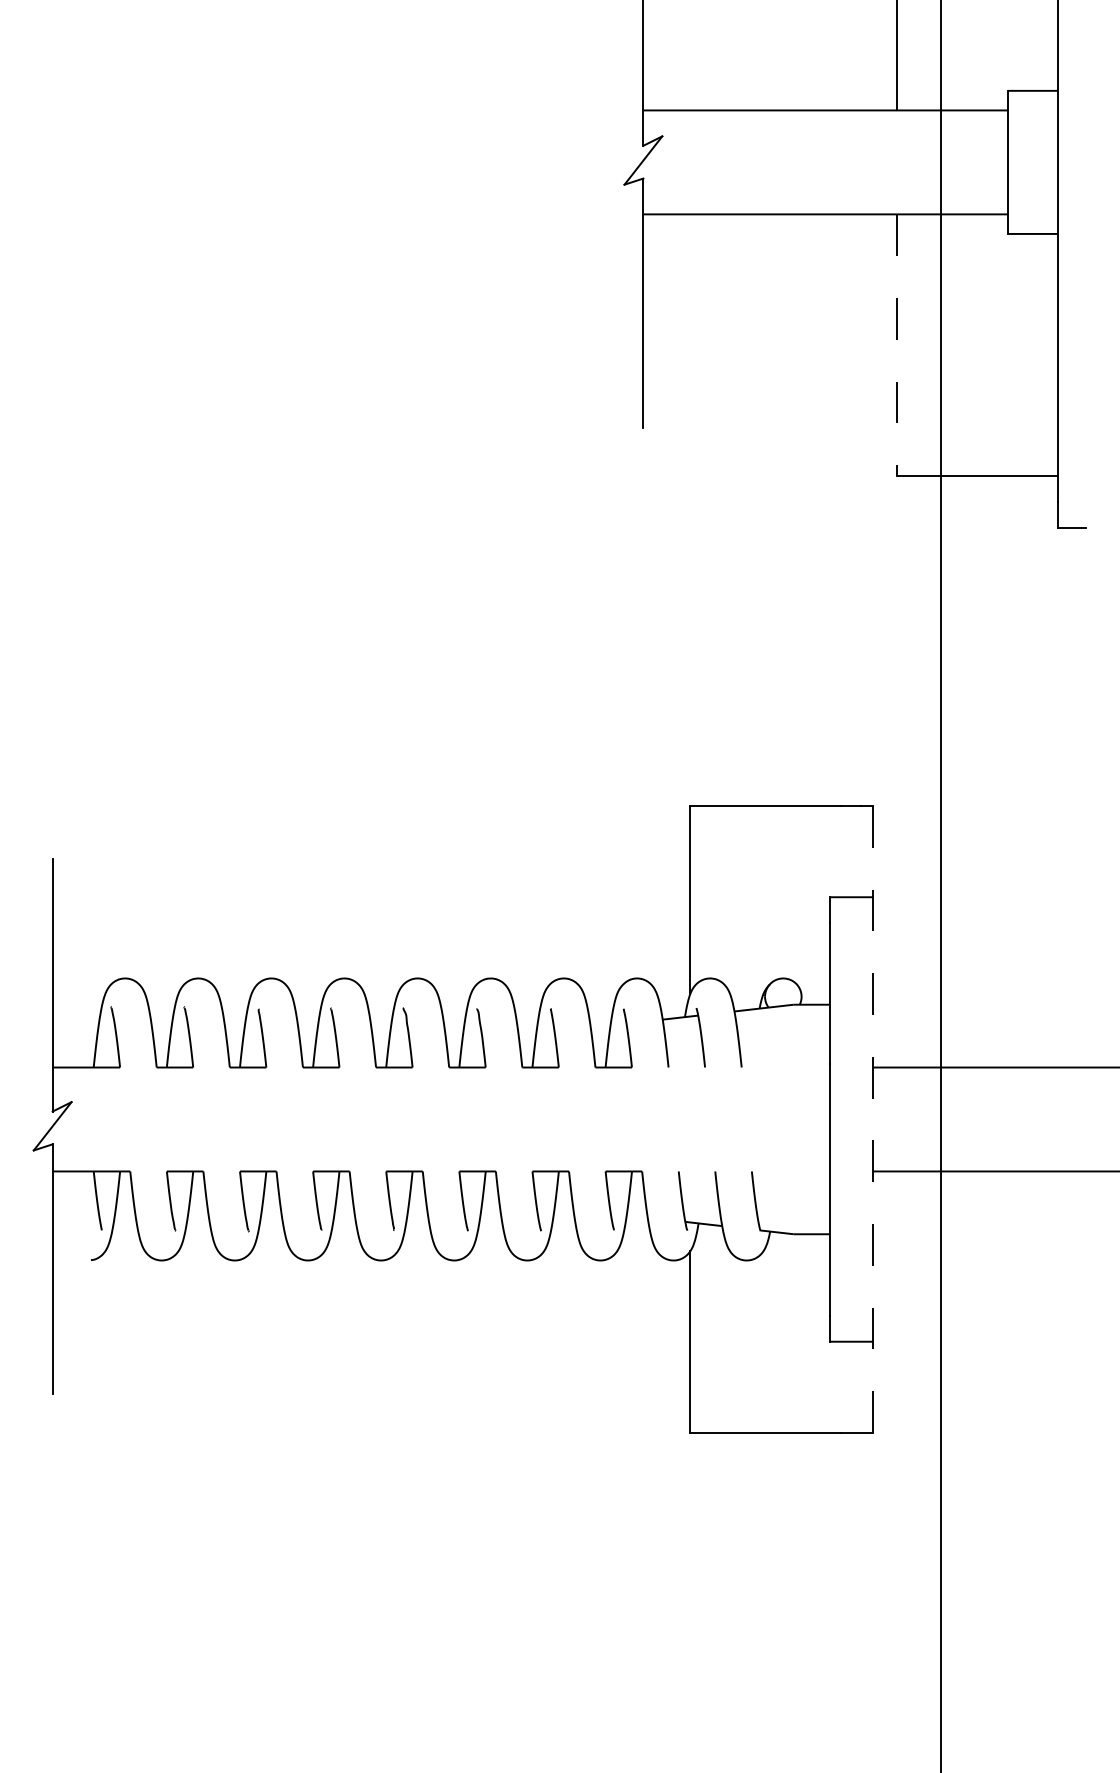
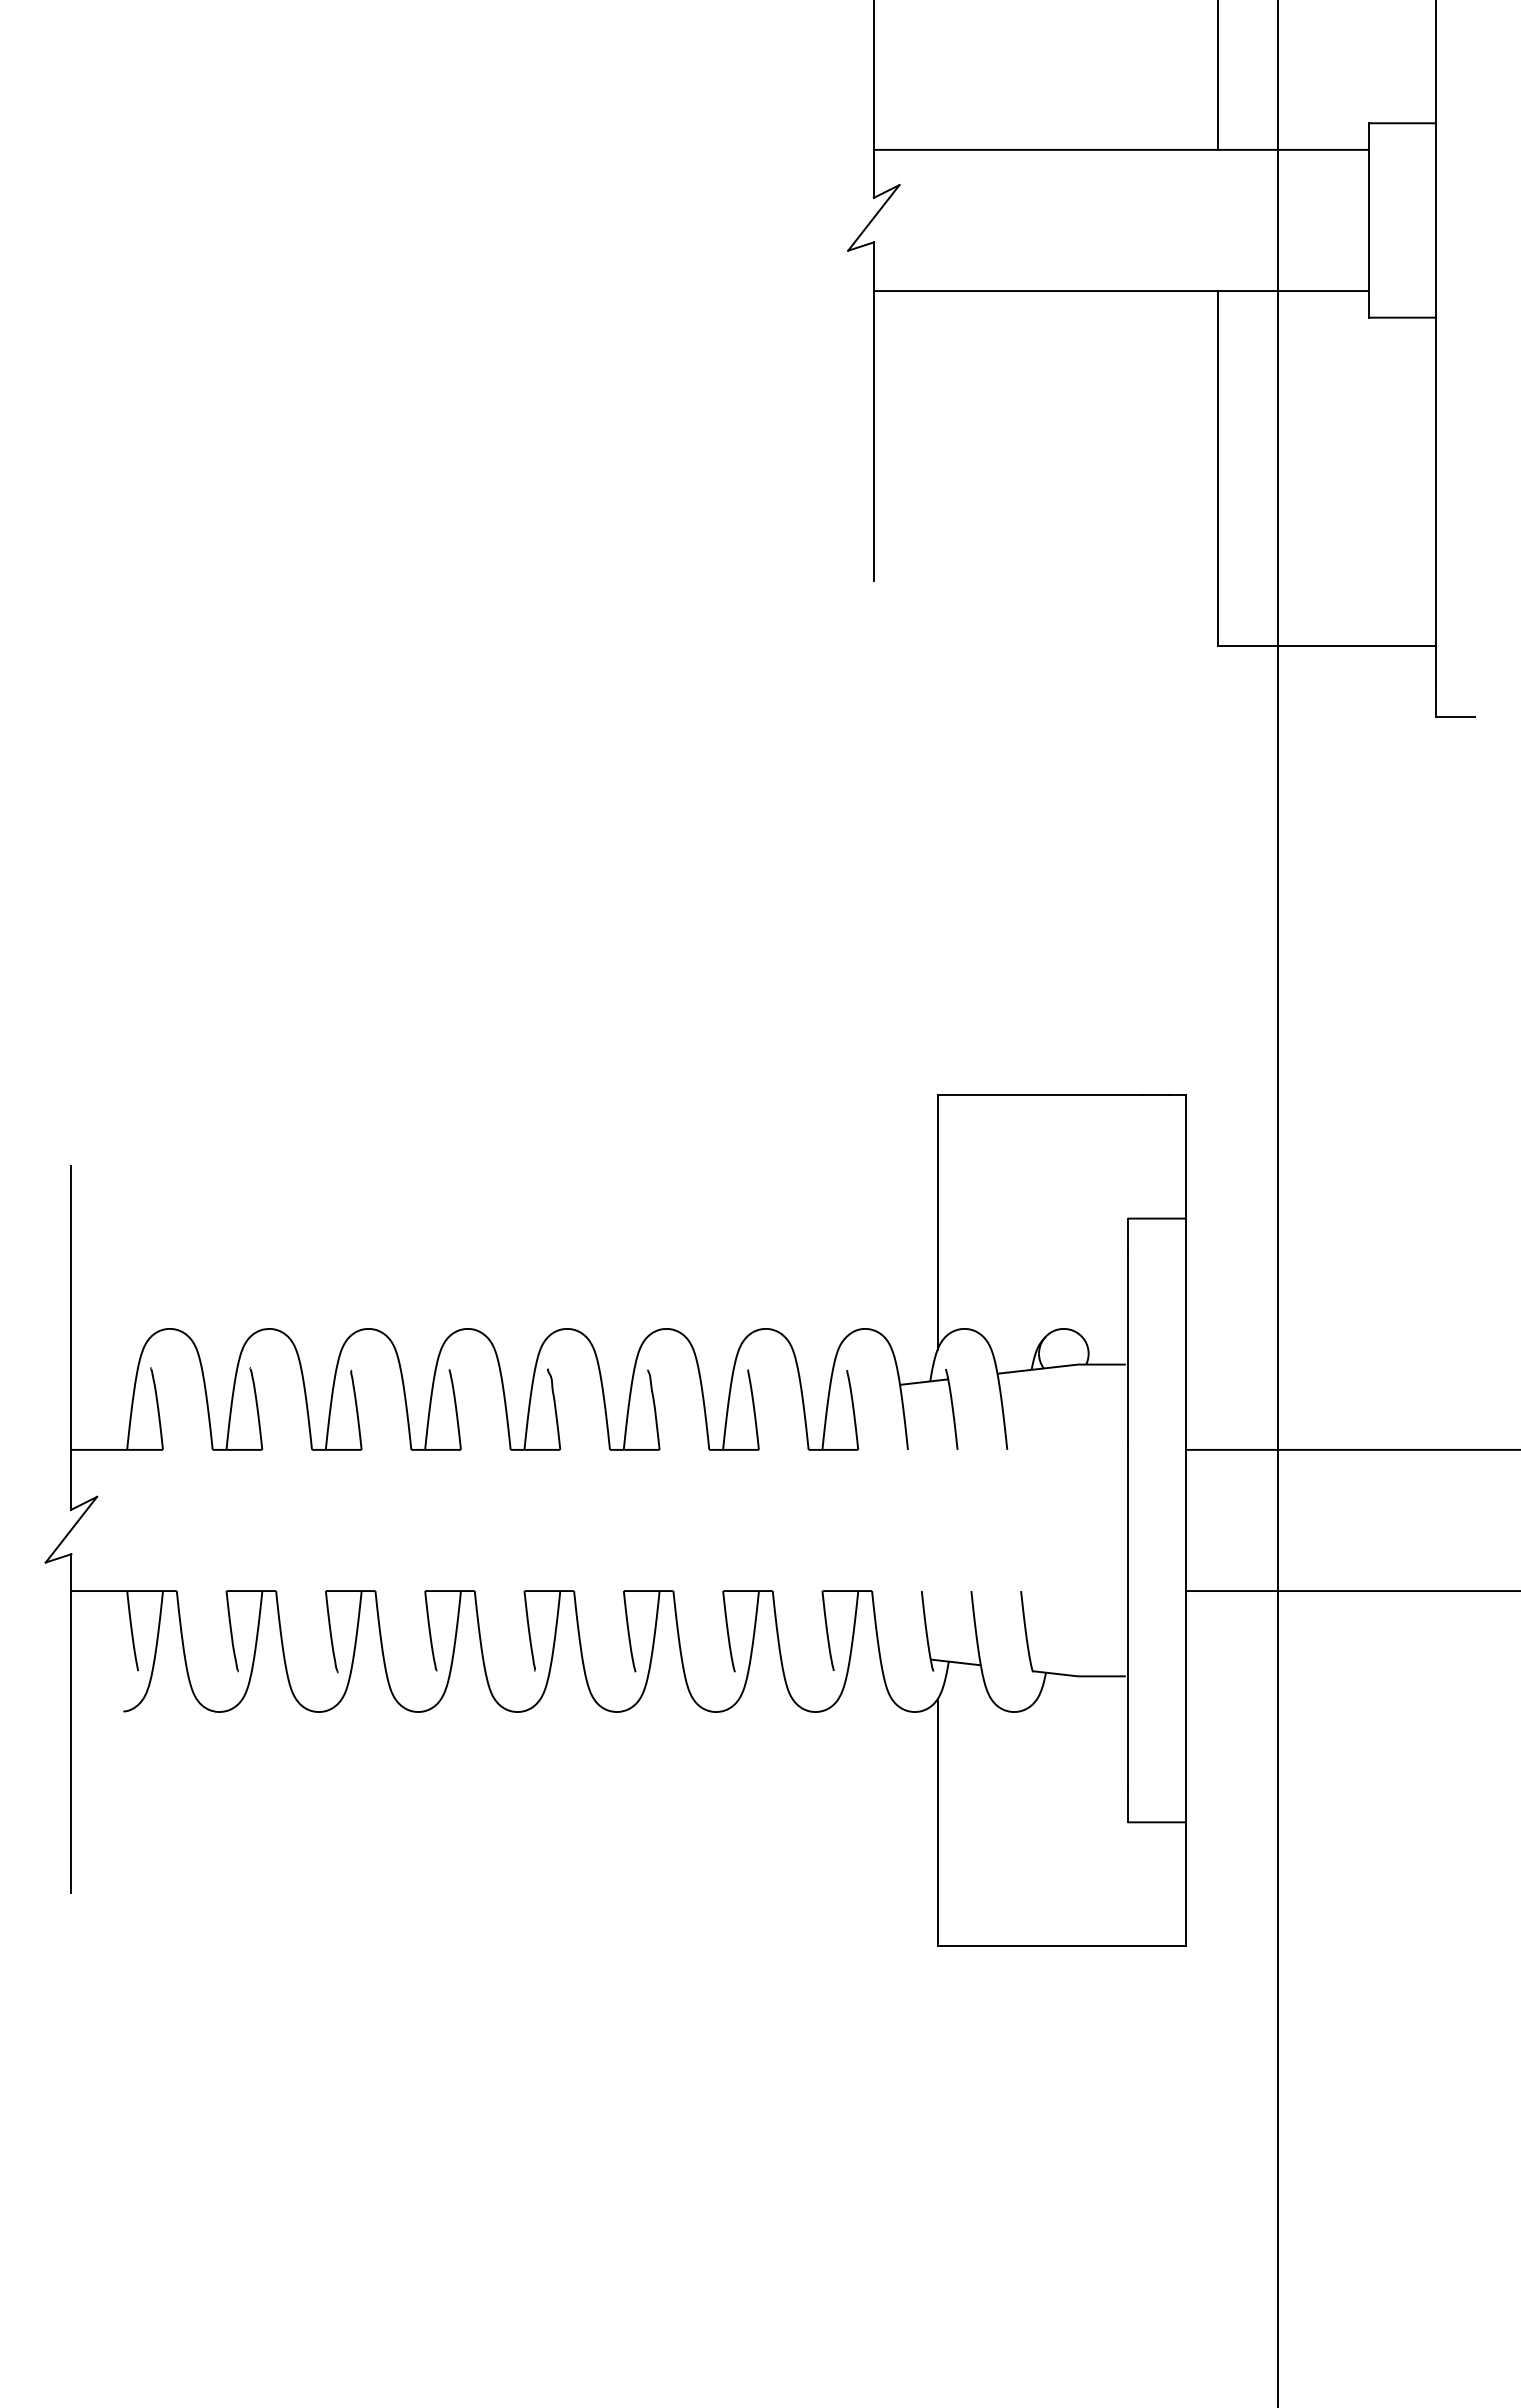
line: (896, 345) -> (1217, 469), dashed -> solid
line: (873, 1118) -> (1186, 1519), dashed -> solid

